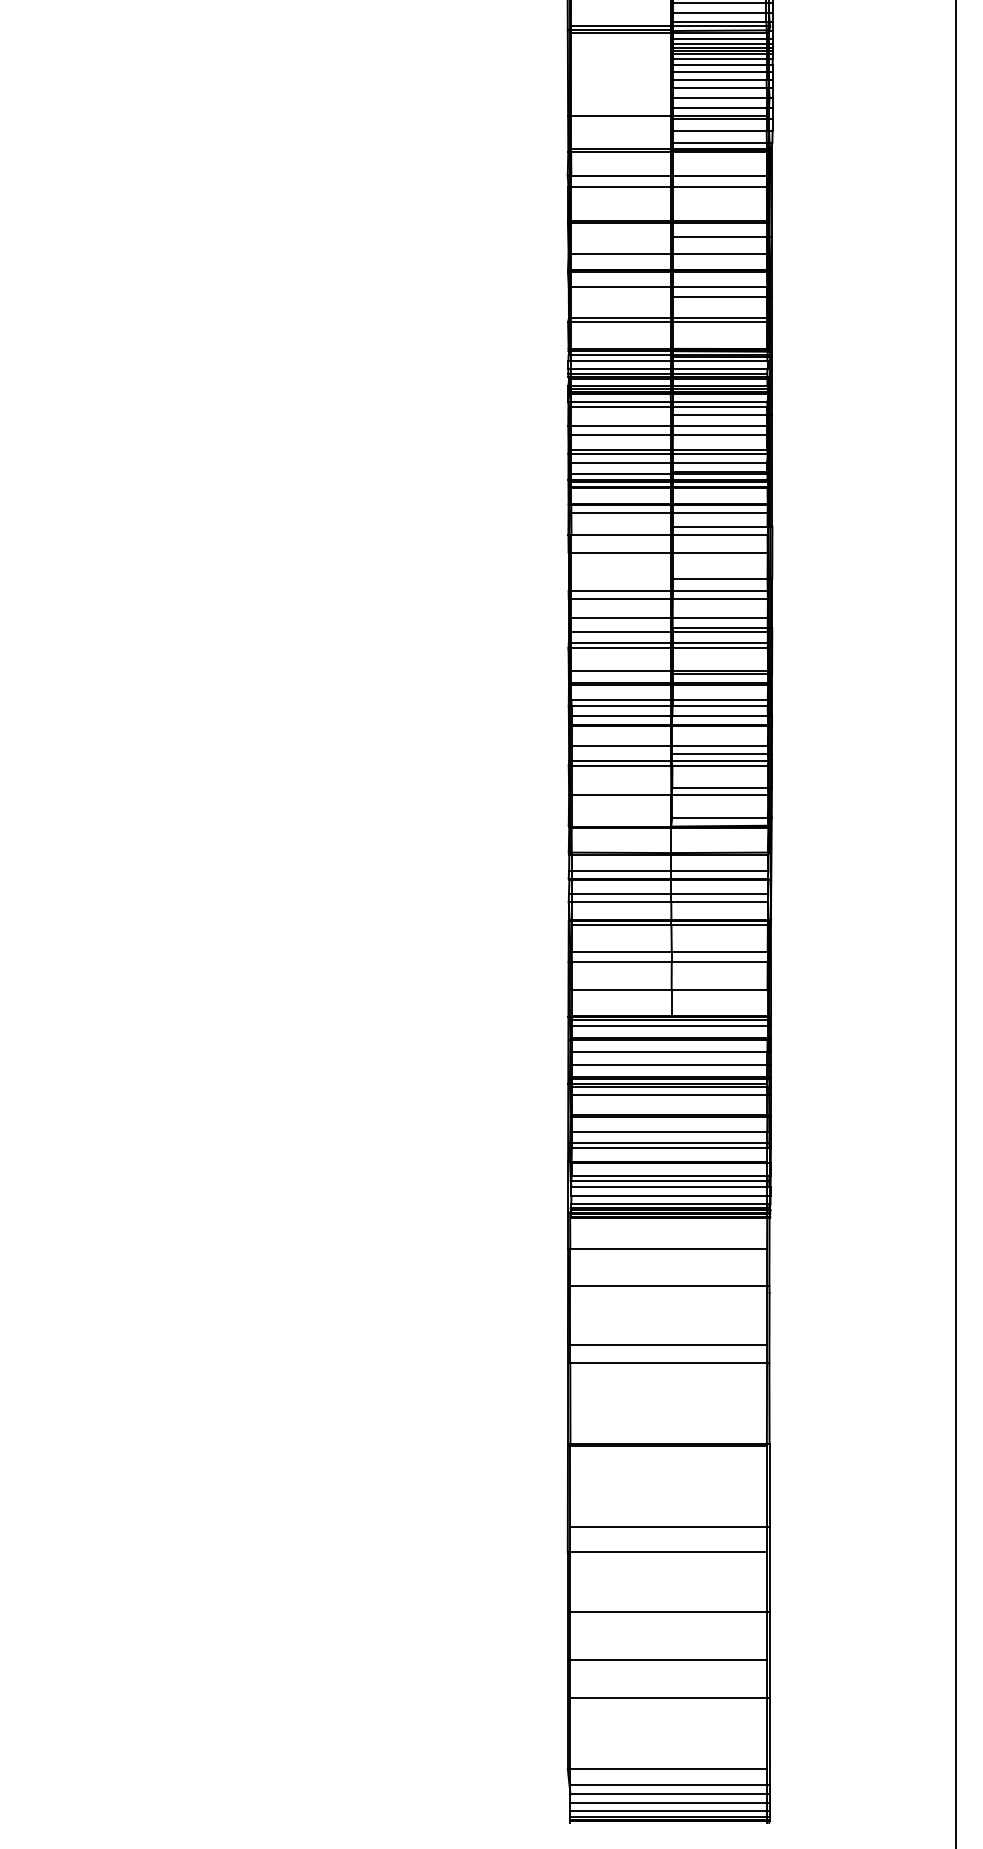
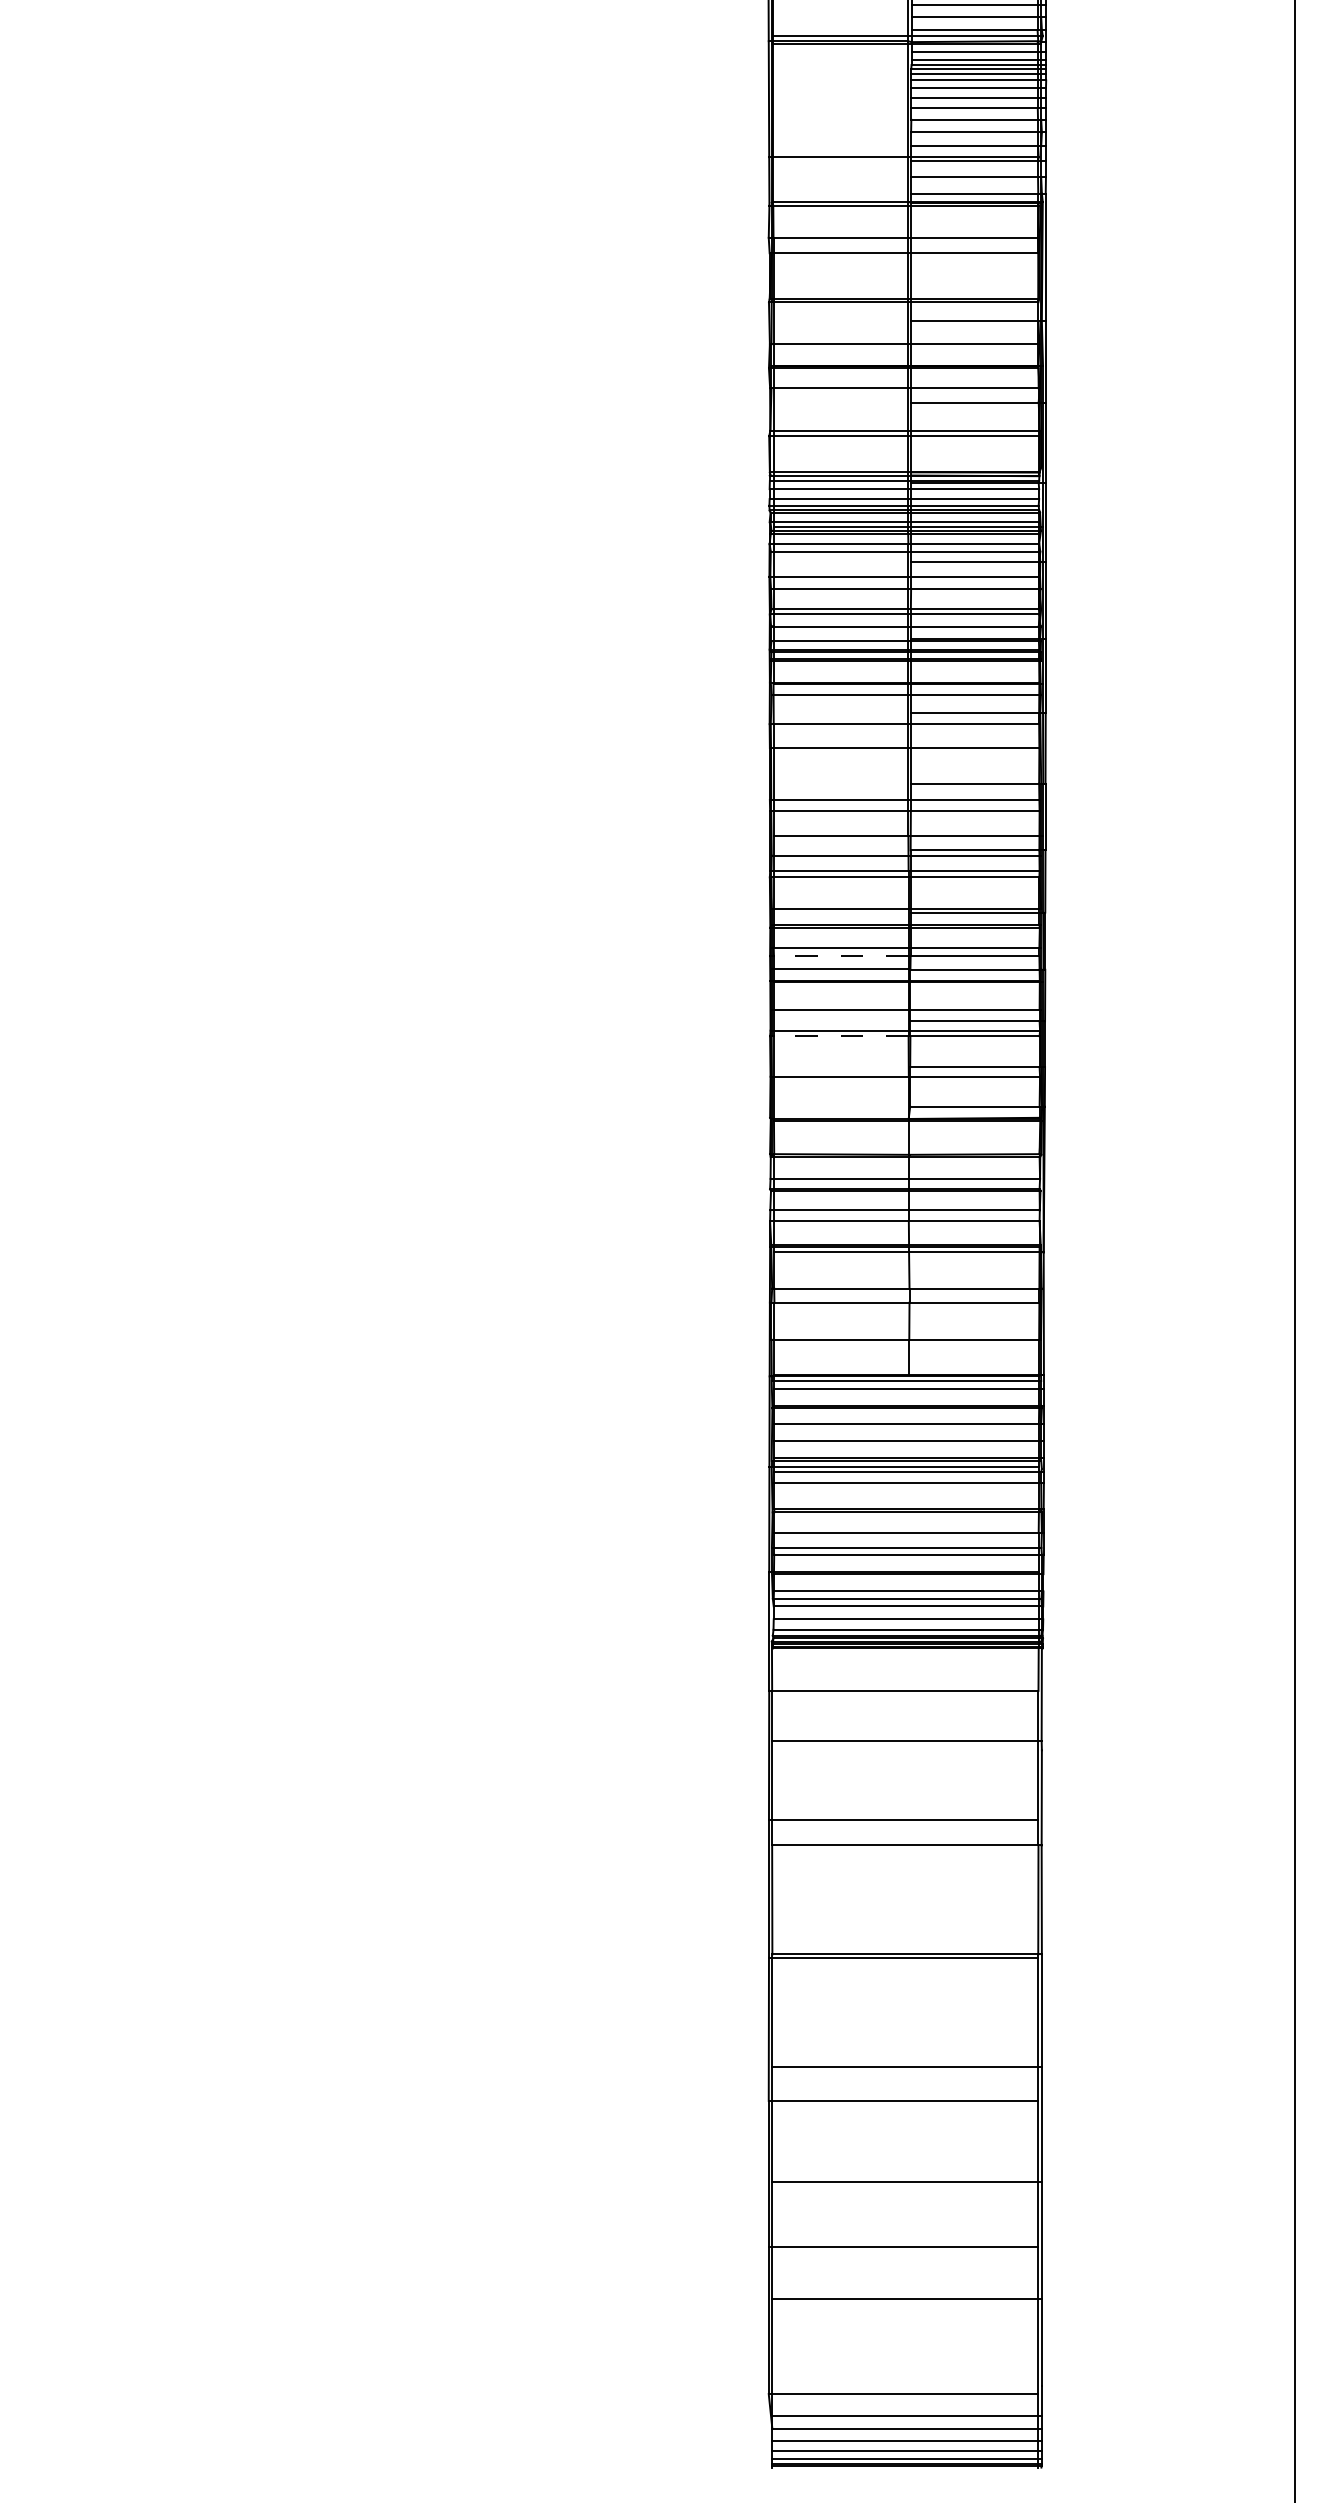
line: (620, 706) -> (840, 956), solid -> dashed
line: (620, 765) -> (840, 1036), solid -> dashed

